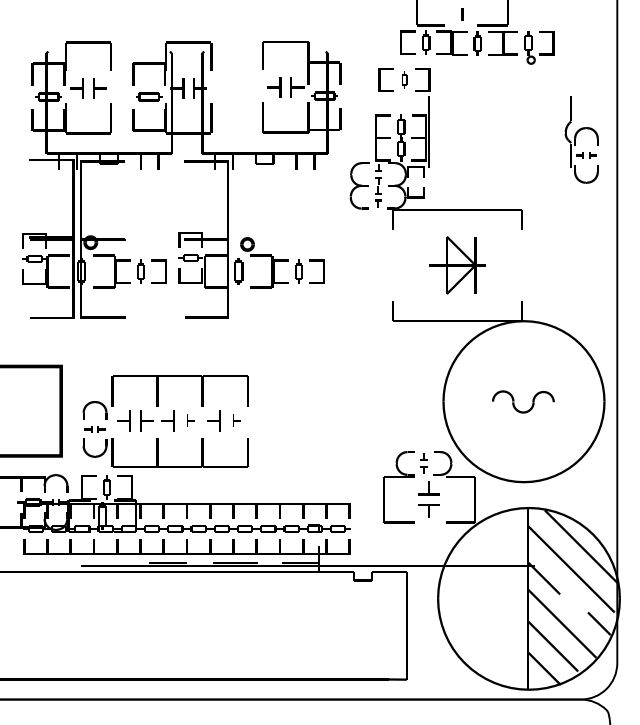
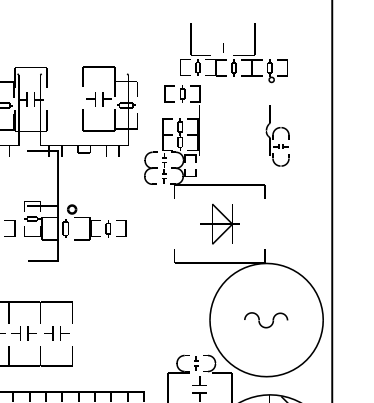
part: (404, 79) -> (182, 93), size x1.43
part: (581, 139) -> (277, 135), moved
part: (190, 420) -> (32, 333), size x1.67
part: (236, 420) -> (64, 333), size x1.67

